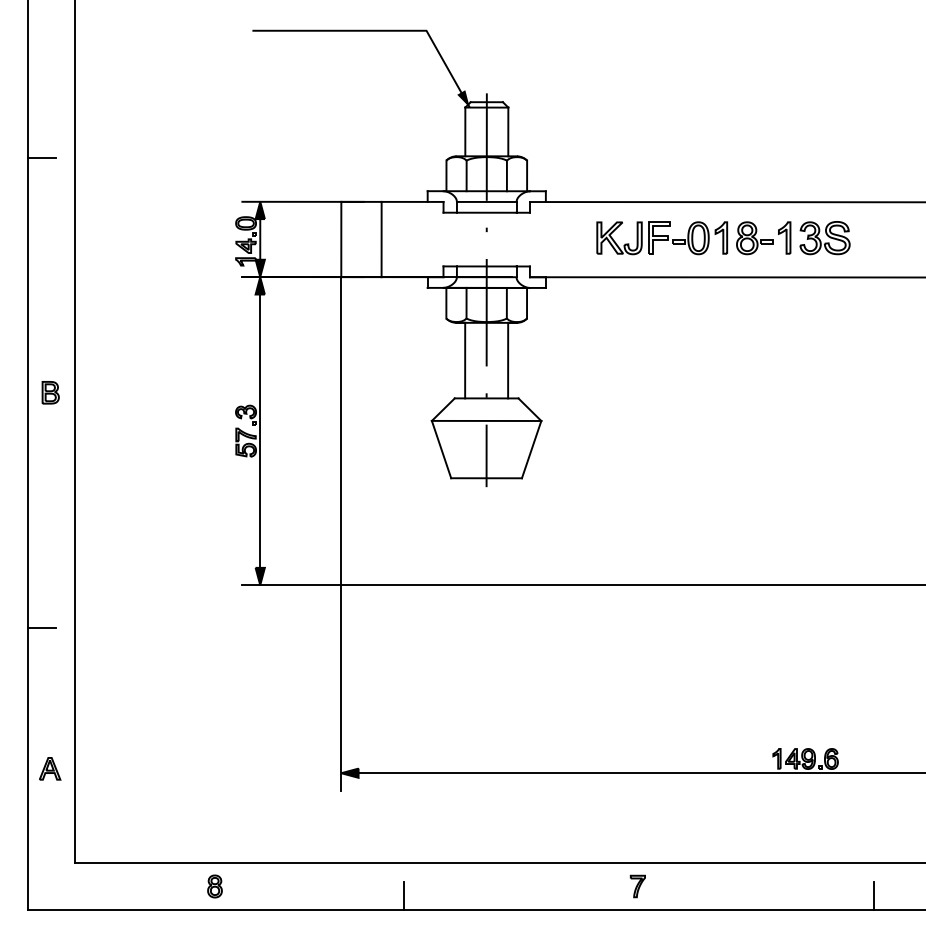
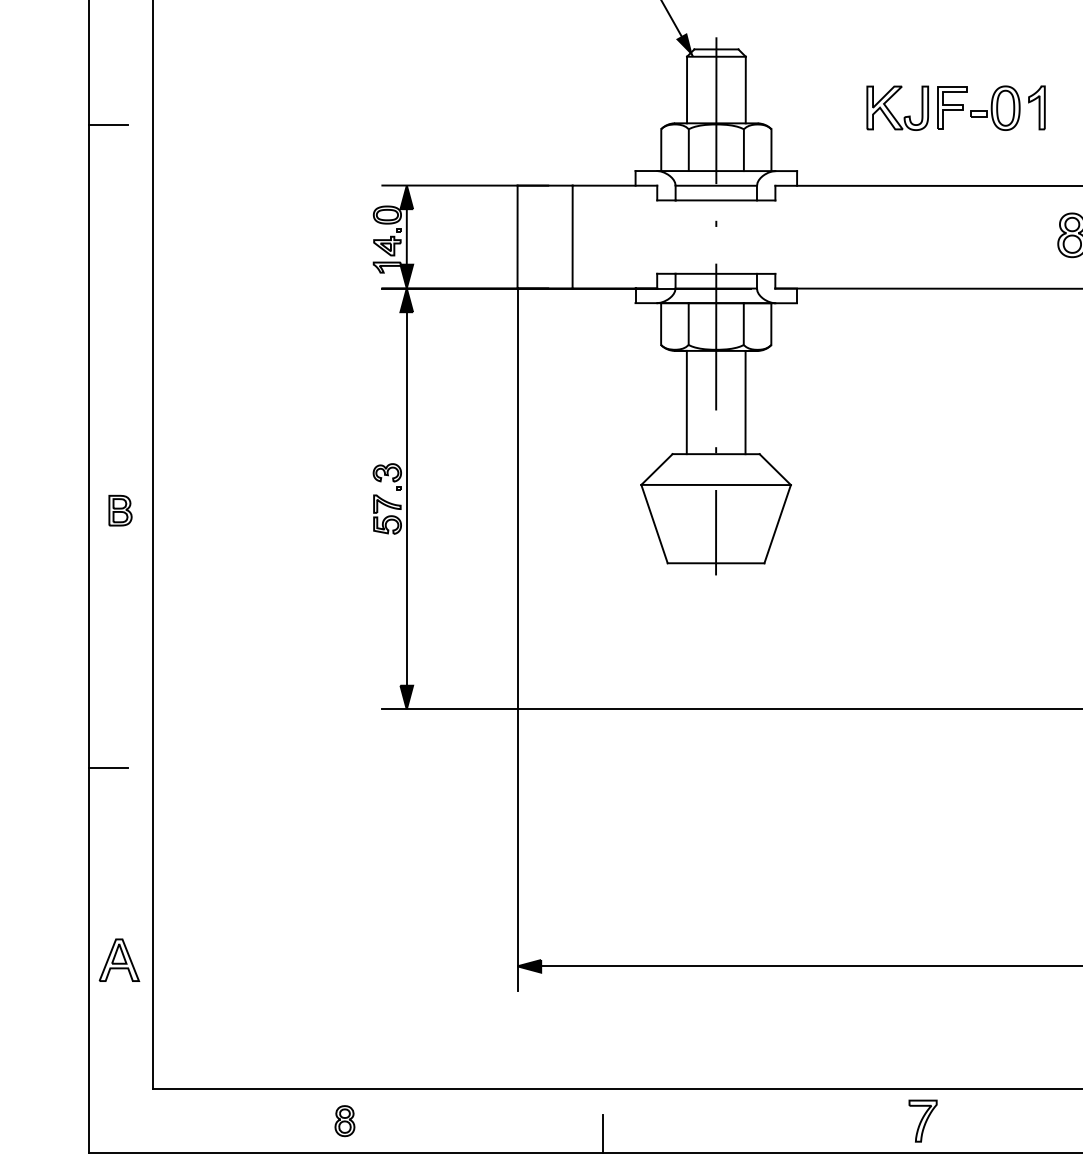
part: (662, 238) -> (956, 108), moved
part: (50, 392) -> (120, 510), moved
part: (50, 768) -> (120, 959), size x1.4
part: (637, 886) -> (922, 1121), size x1.4

